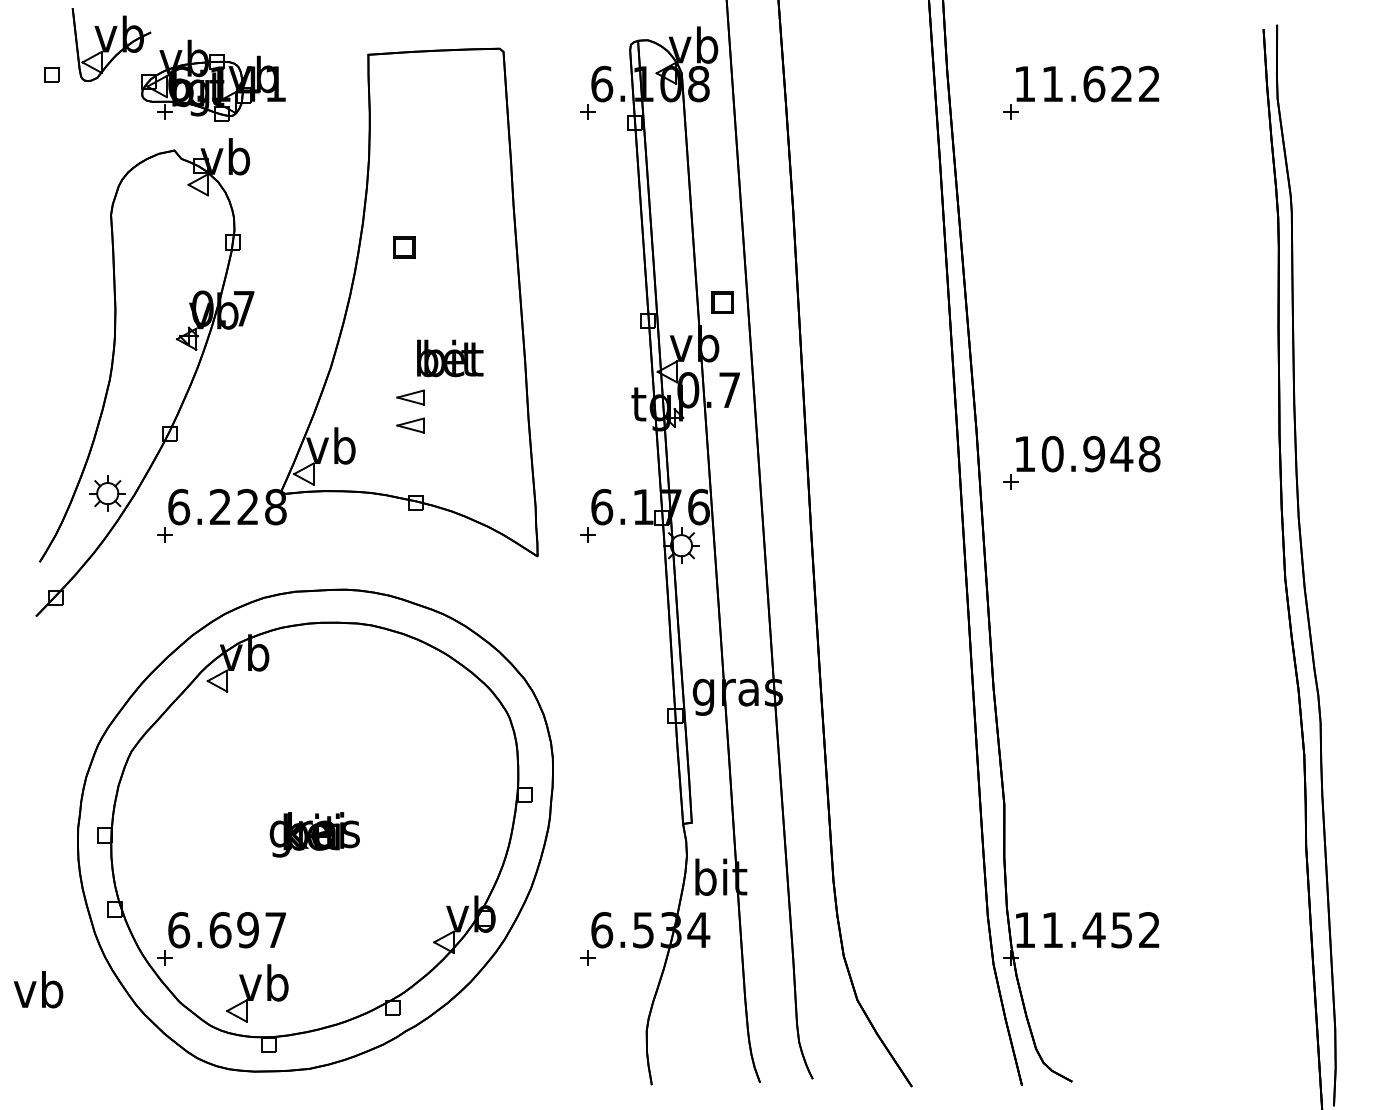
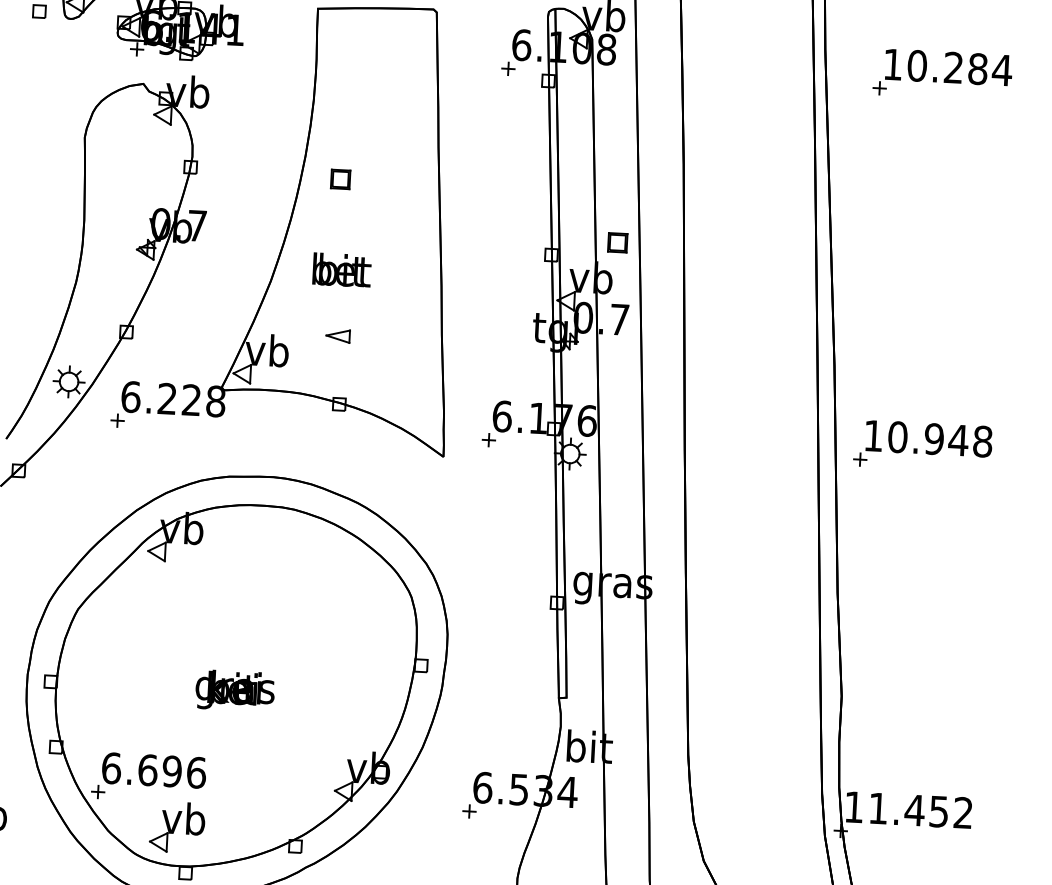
text: (1100, 83) -> (959, 67), 11.622 -> 10.284
text: (450, 358) -> (342, 270), moved
part: (410, 397) -> (339, 311), removed
part: (1085, 467) -> (926, 450), moved
text: (275, 930) -> (196, 773), 6.697 -> 6.696

